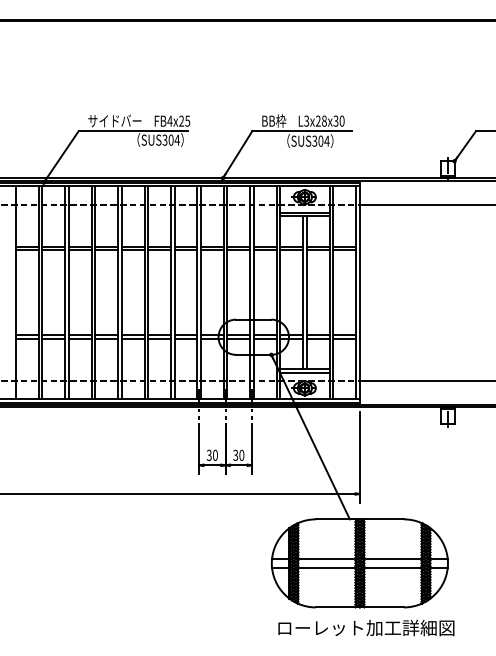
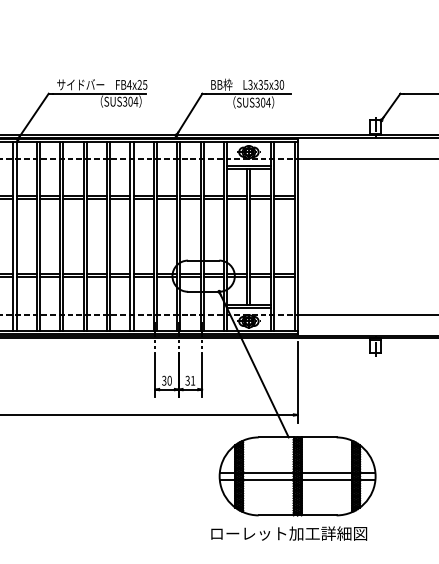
text: (320, 120) -> (262, 84), L3x28x30 -> L3x35x30
text: (241, 454) -> (192, 380), 30 -> 31
text: (366, 628) -> (289, 534), moved

